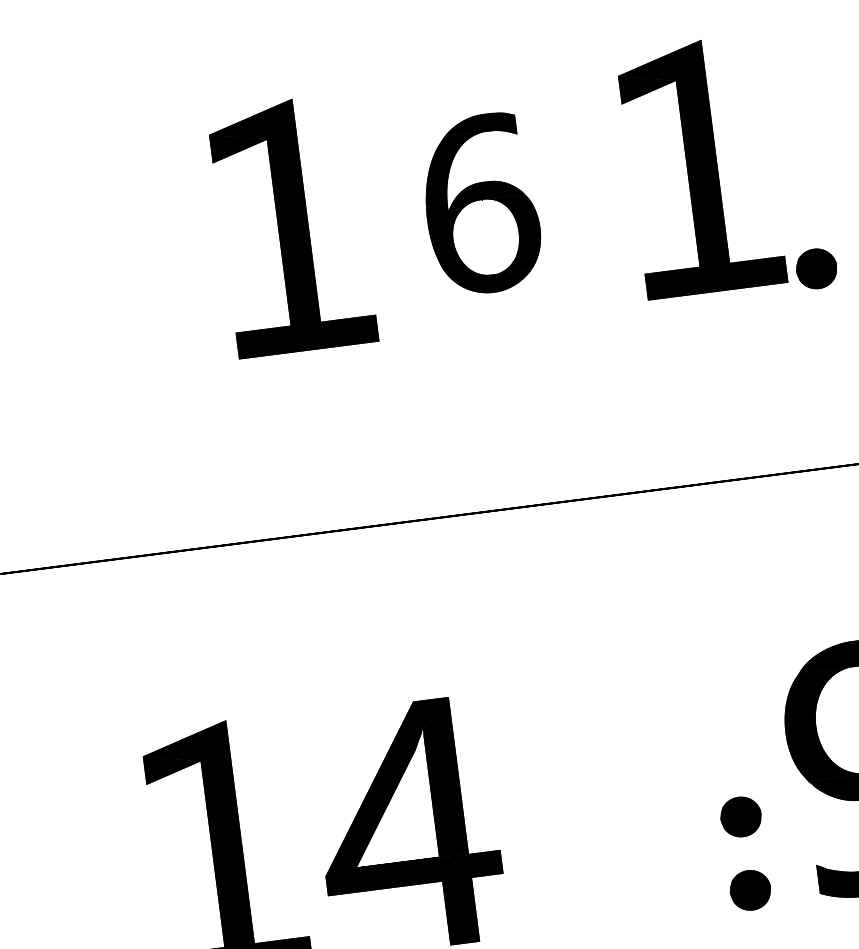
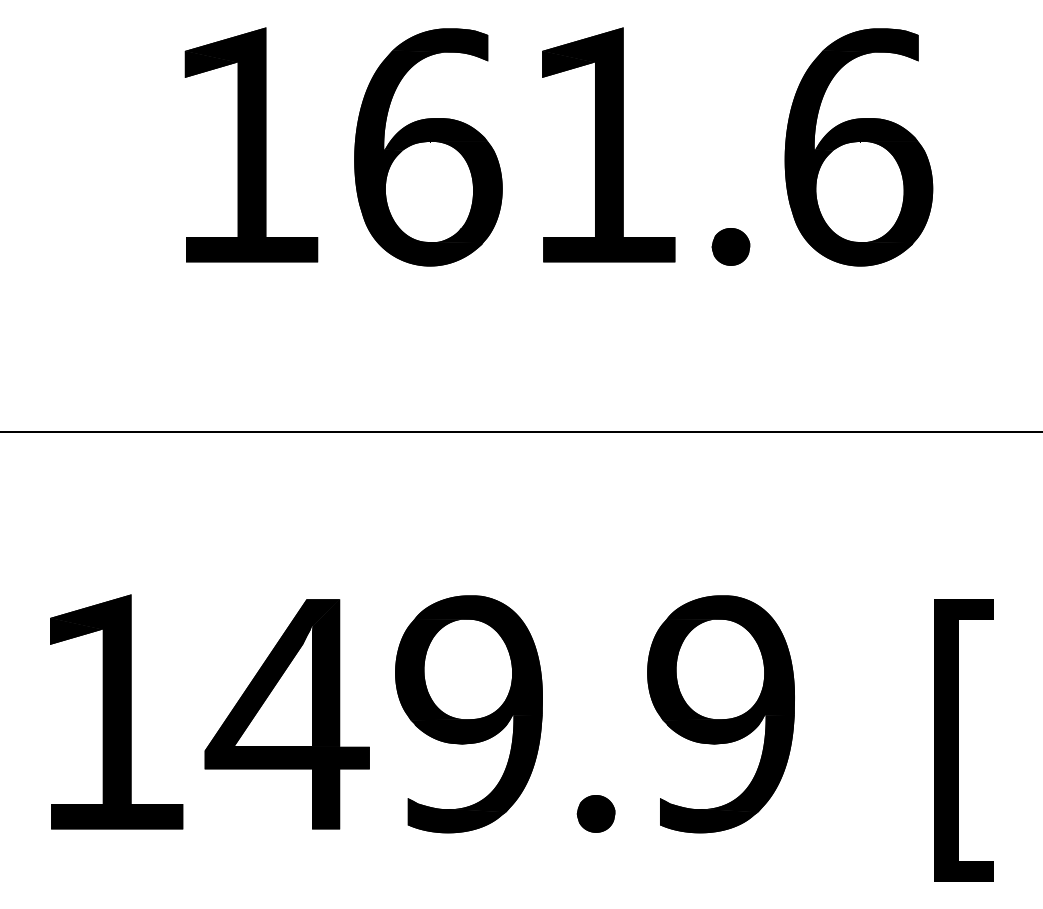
part: (701, 166) -> (608, 144), moved
part: (481, 204) -> (428, 147), size x1.43
part: (601, 802) -> (468, 714), added
part: (740, 816) -> (595, 744), removed

